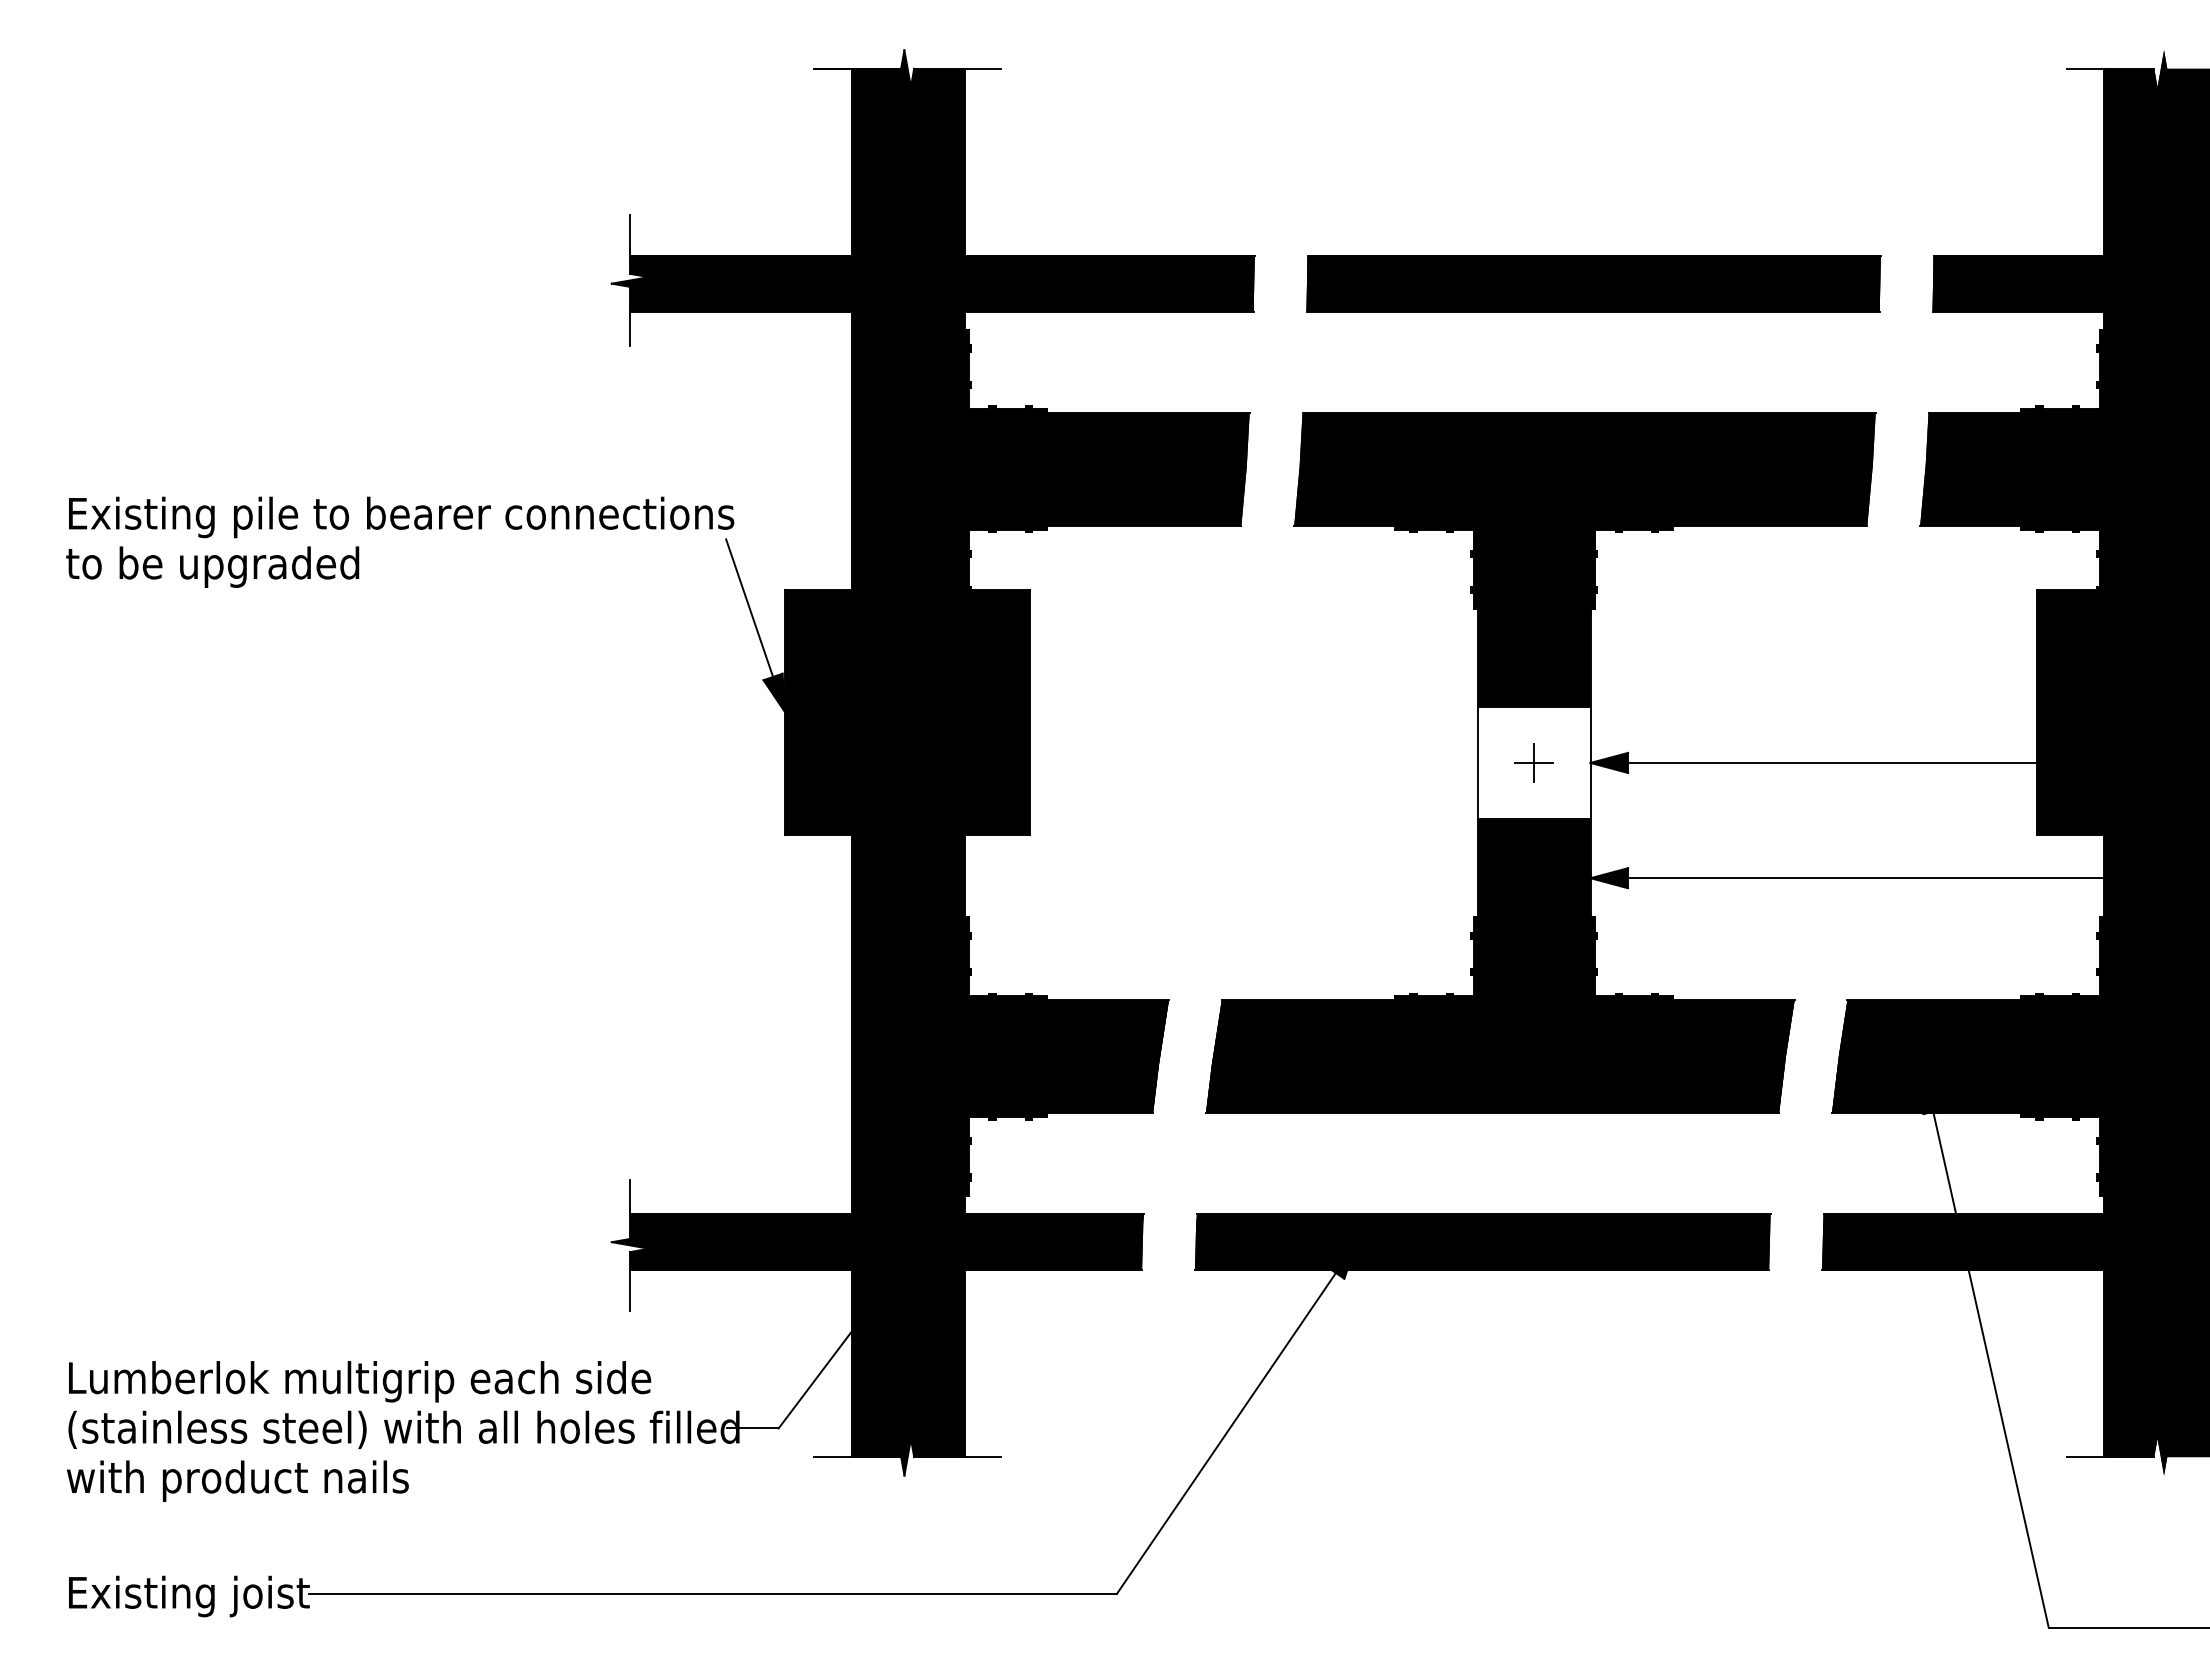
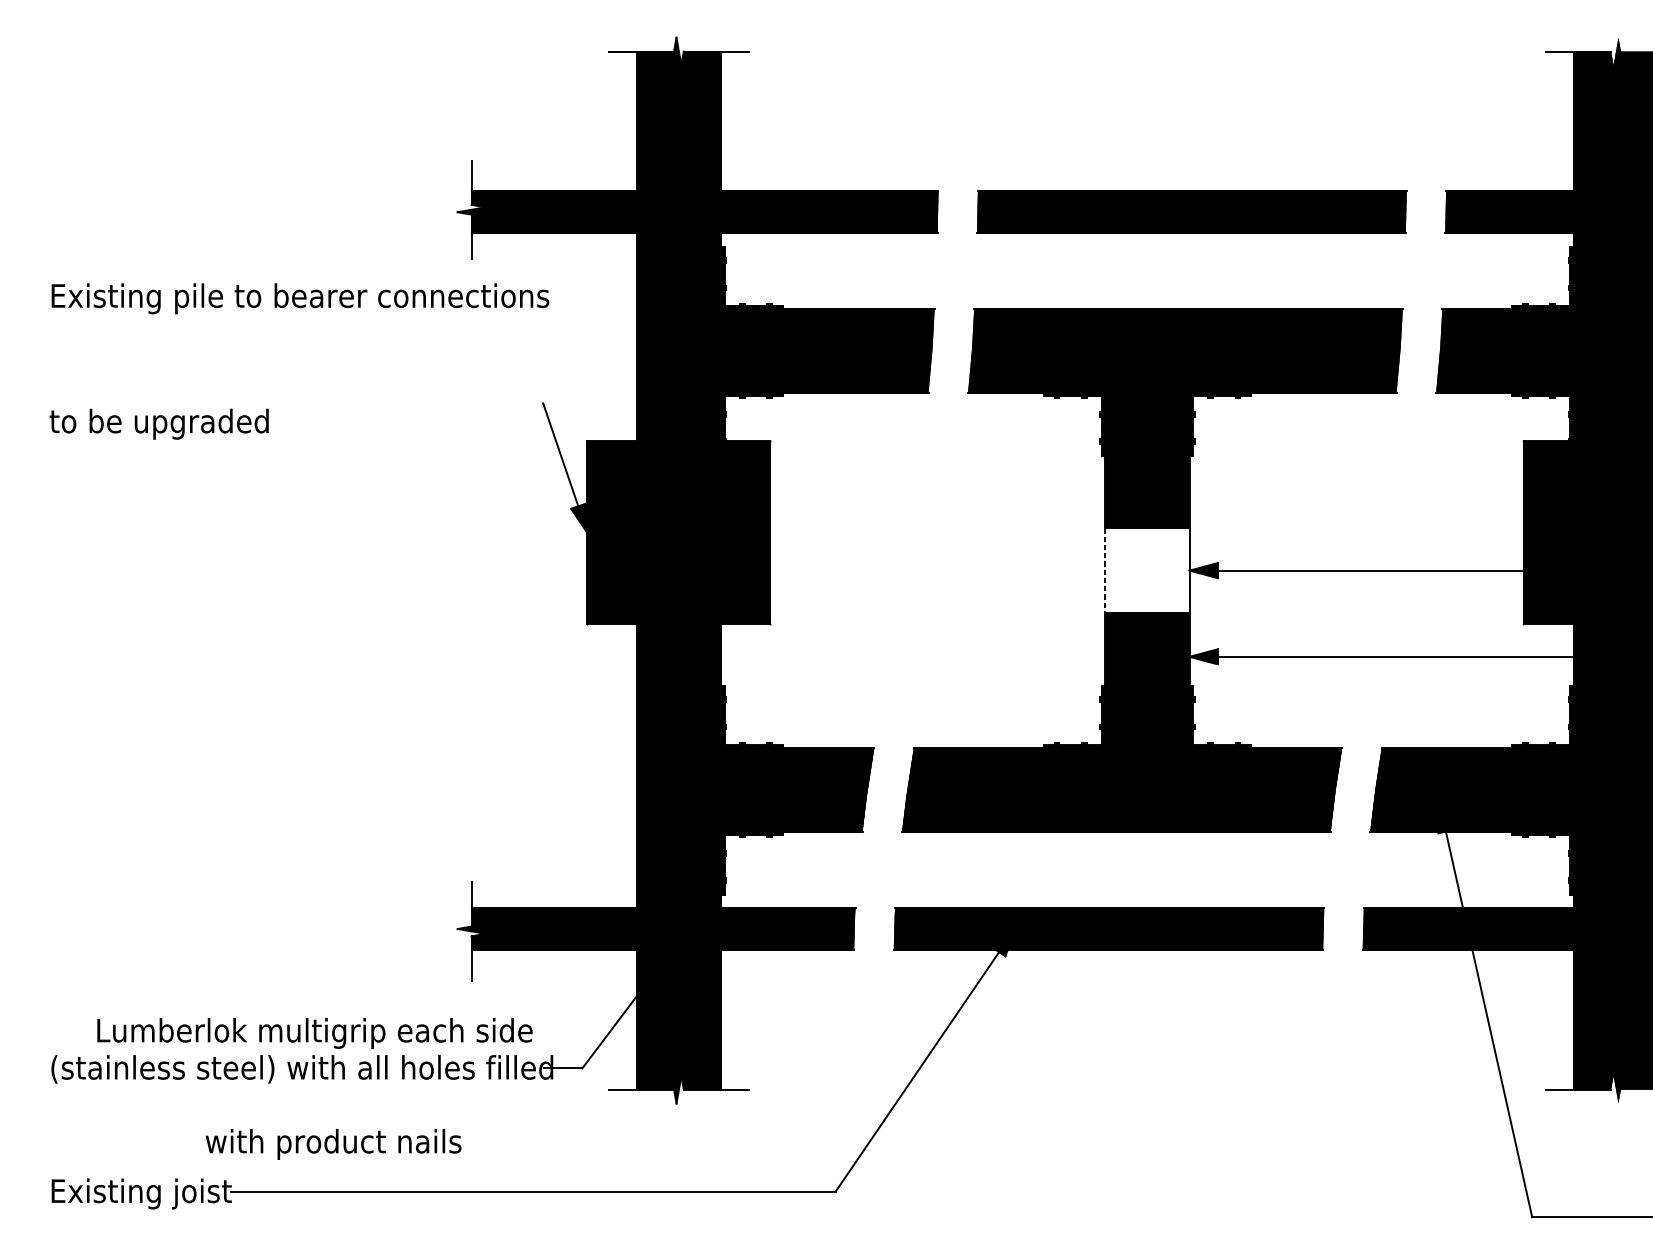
text: (401, 517) -> (300, 298), moved
part: (1533, 762) -> (1146, 570), removed
line: (1477, 763) -> (1105, 571), solid -> dashed
text: (360, 1381) -> (315, 1033), moved
text: (237, 1480) -> (333, 1143), moved

